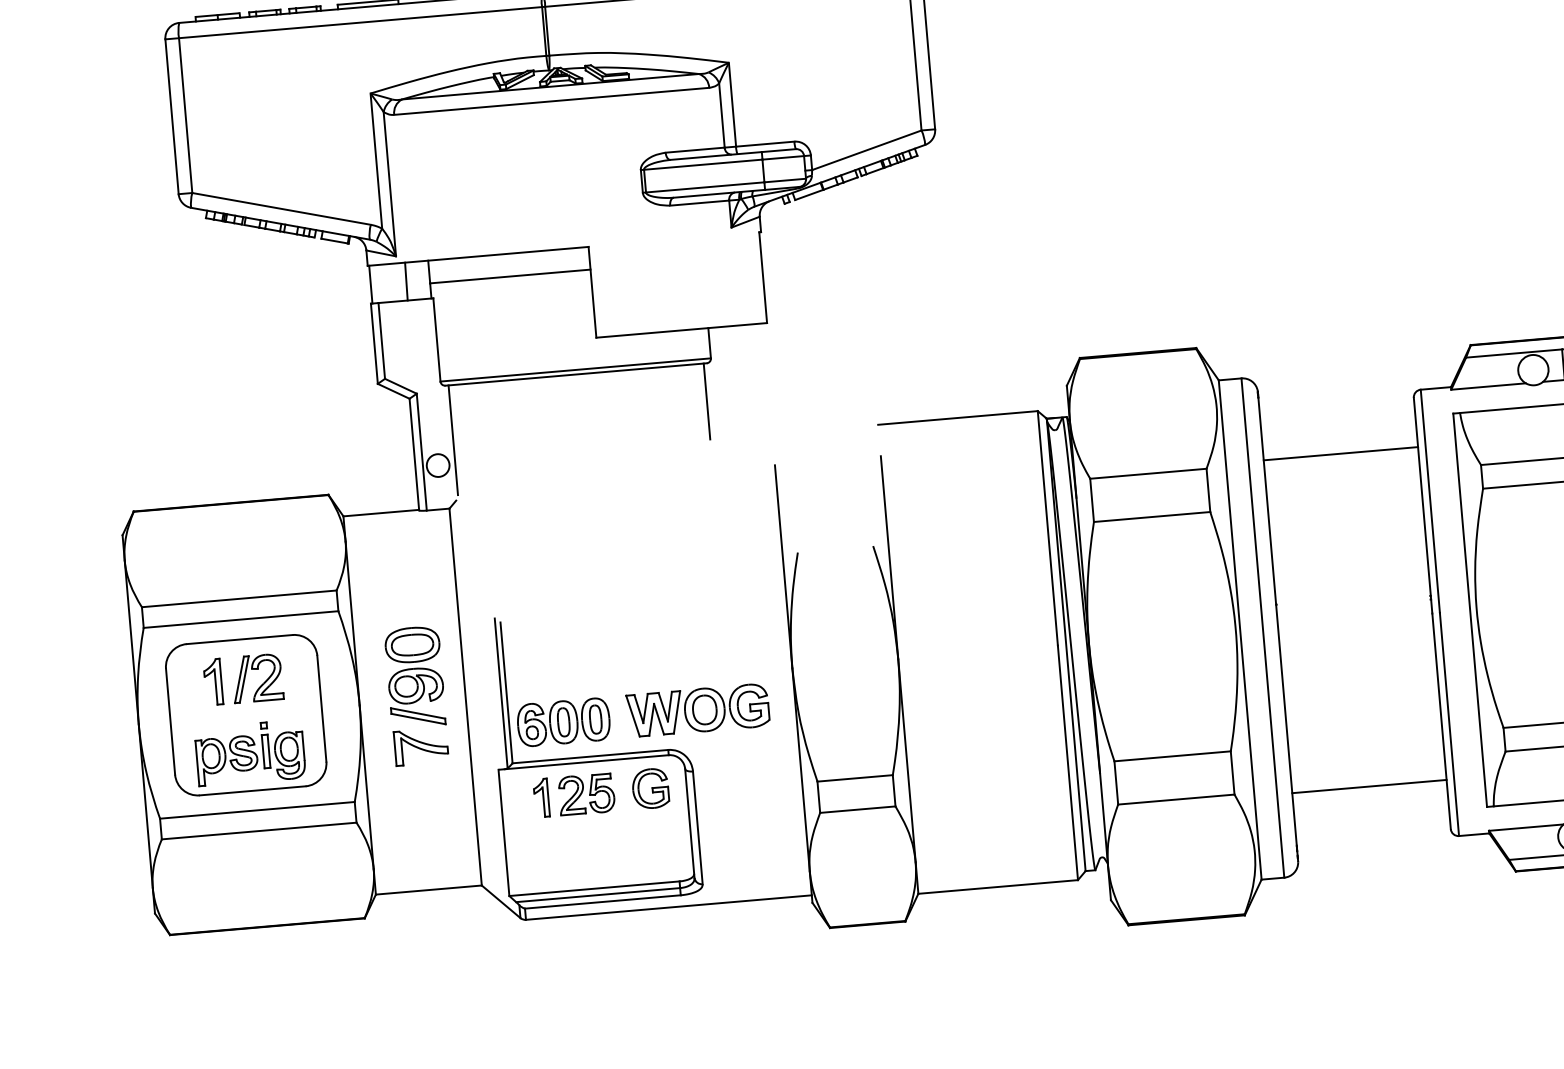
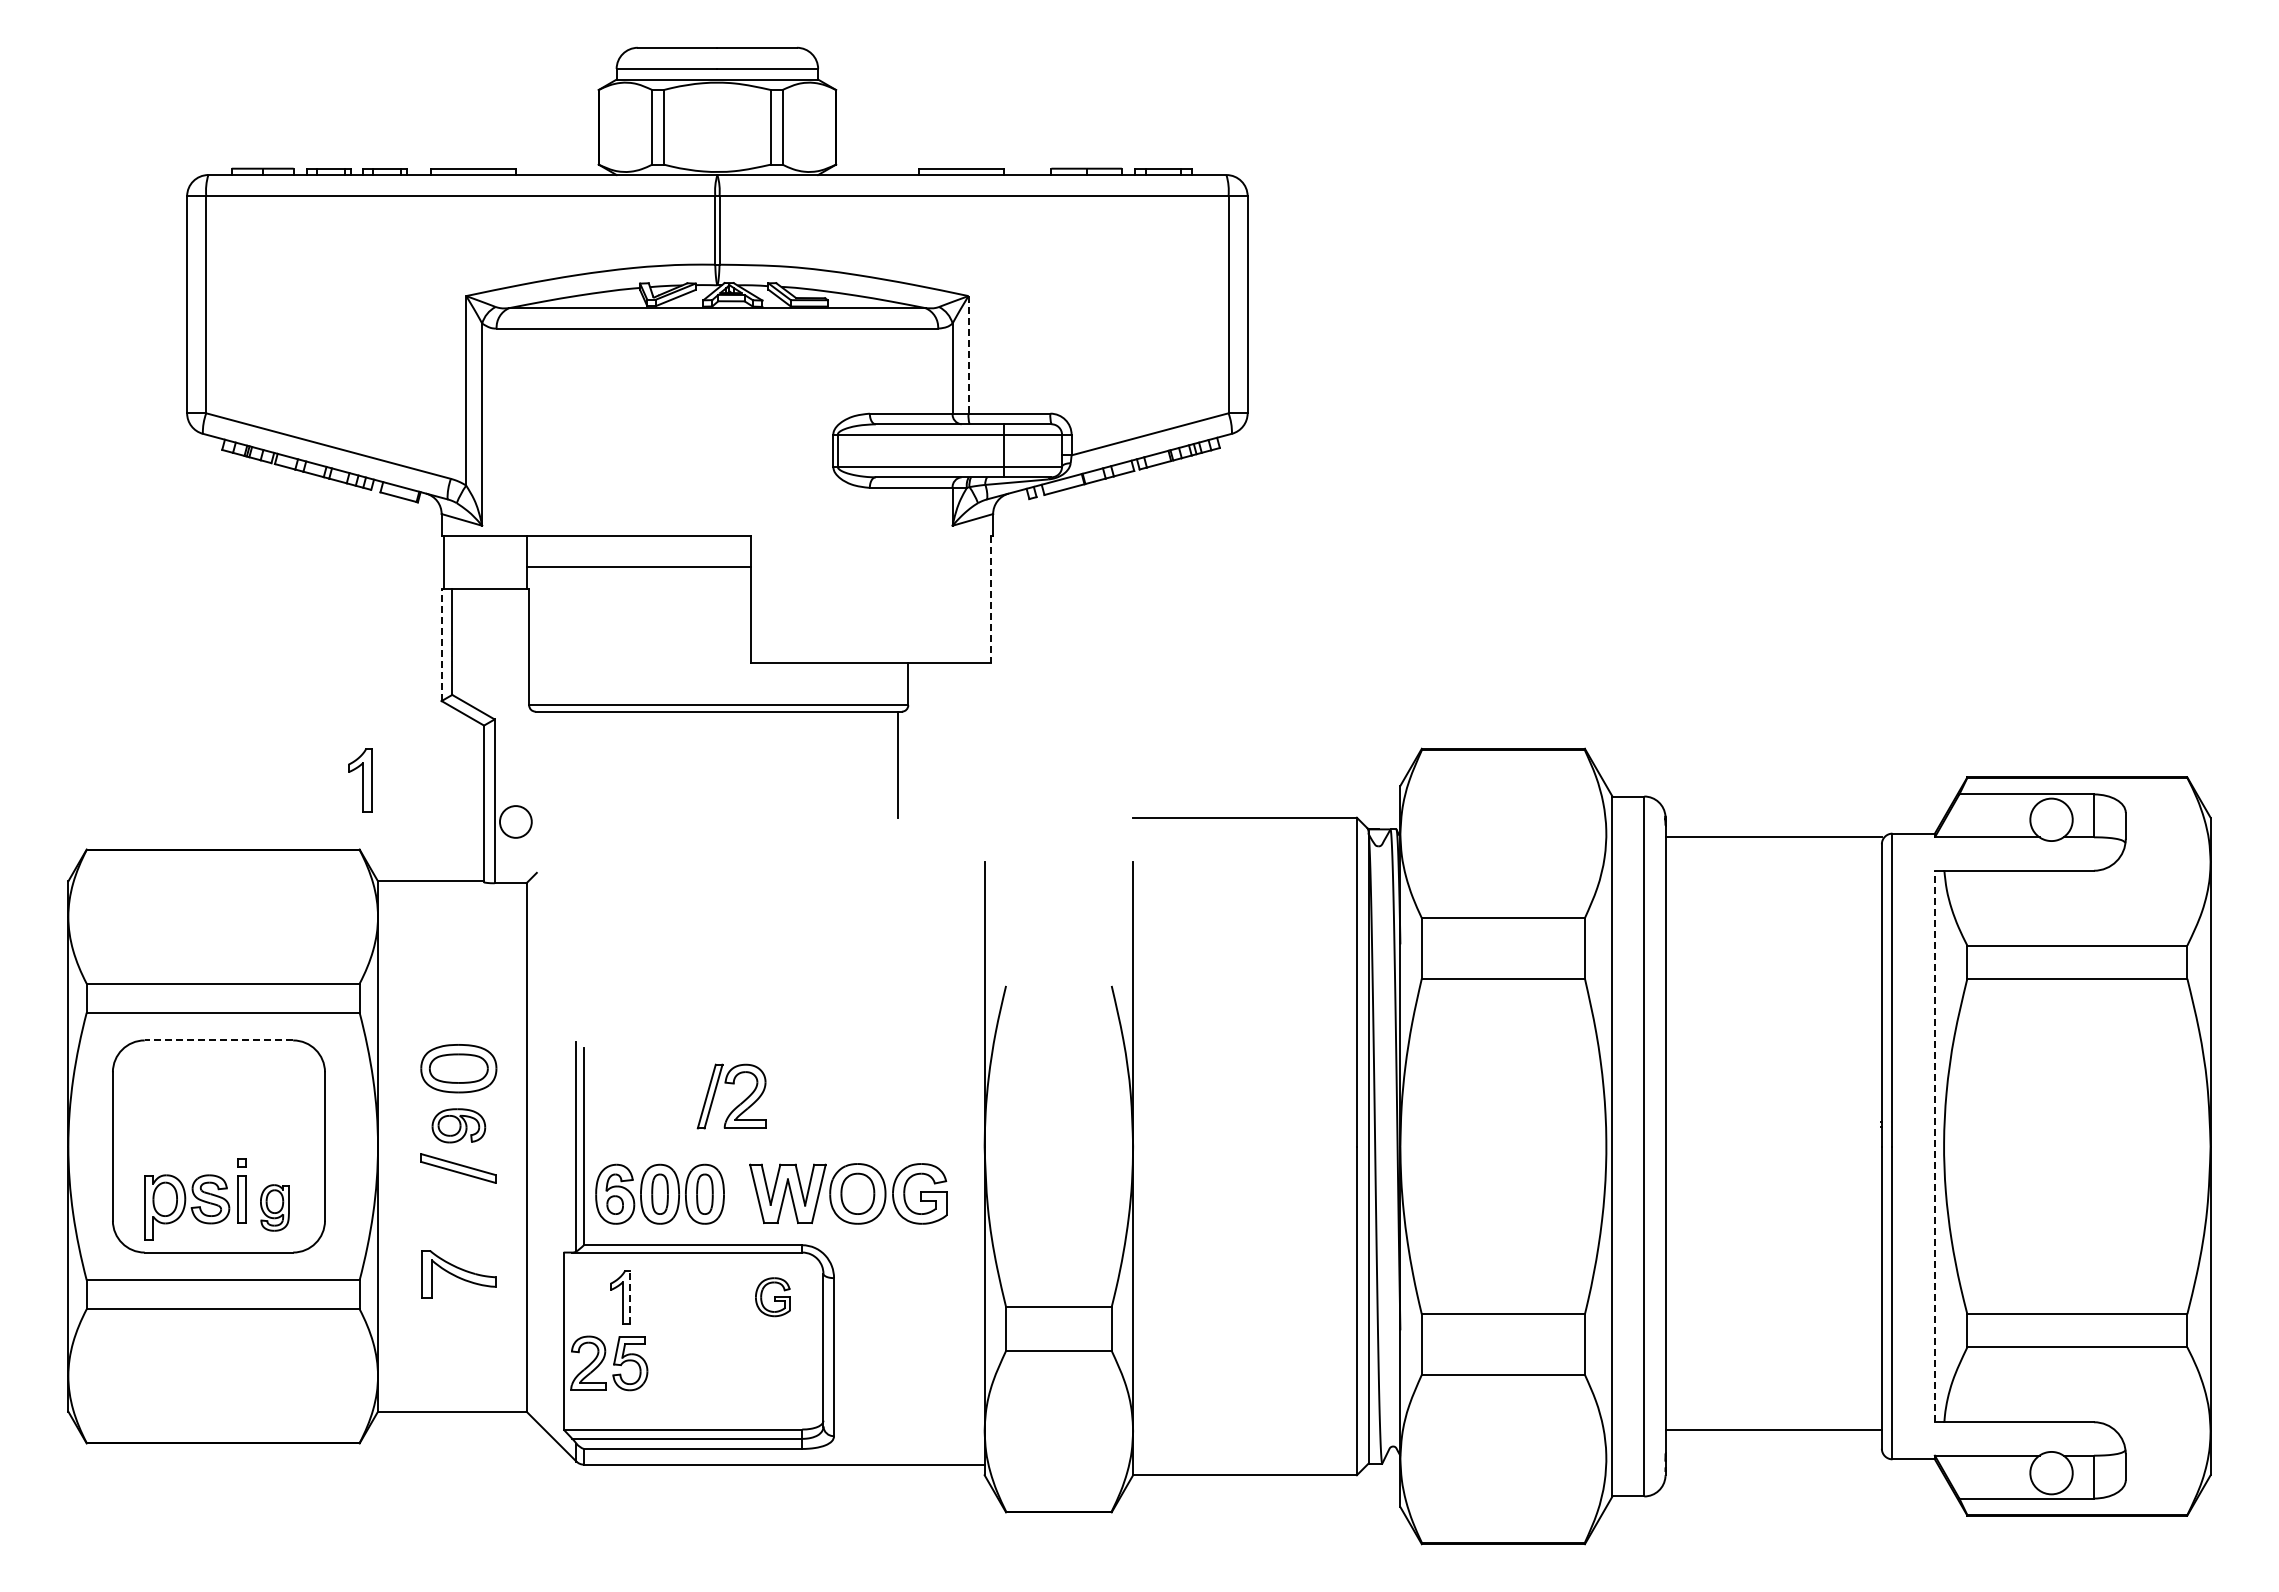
line: (732, 104) -> (968, 354), solid -> dashed
line: (763, 277) -> (990, 599), solid -> dashed
line: (406, 281) -> (493, 561), removed
line: (374, 343) -> (441, 644), solid -> dashed
line: (452, 440) -> (539, 788), removed
line: (1340, 453) -> (1773, 837), moved
line: (1469, 610) -> (1934, 1146), solid -> dashed
line: (239, 639) -> (218, 1040), solid -> dashed
part: (213, 682) -> (360, 780), moved
part: (262, 683) -> (738, 1104), moved
part: (415, 685) -> (458, 1125), size x0.7
part: (421, 746) -> (458, 1274), moved
part: (289, 755) -> (274, 1207), size x0.7
line: (1369, 786) -> (1773, 1429), moved
part: (650, 789) -> (772, 1297), size x0.7
part: (586, 794) -> (609, 1363), moved
line: (548, 797) -> (629, 1297), solid -> dashed

